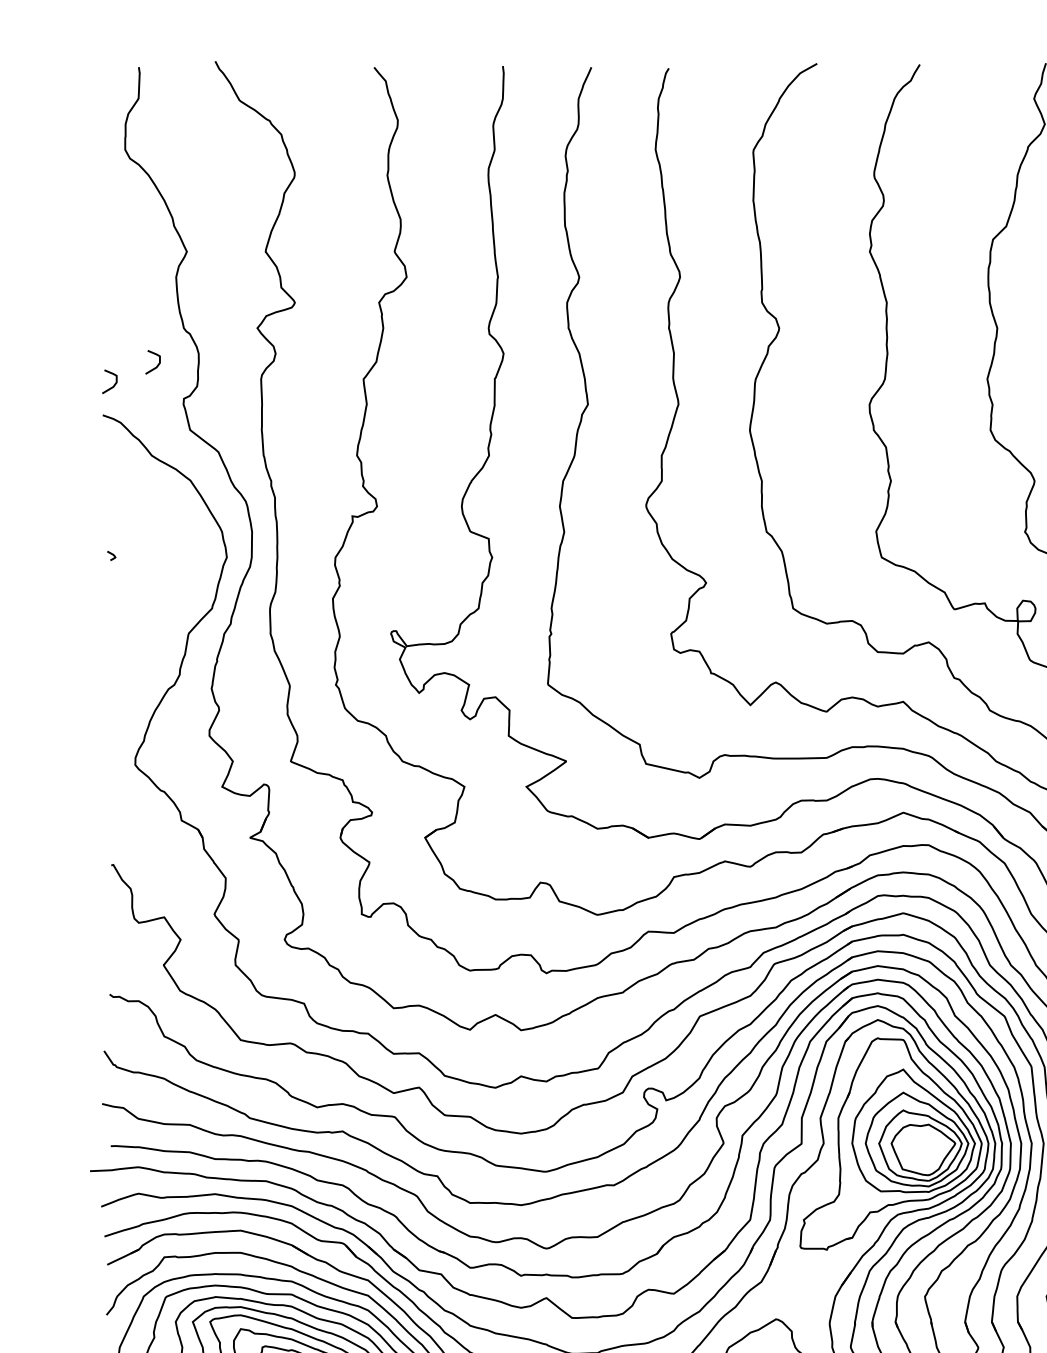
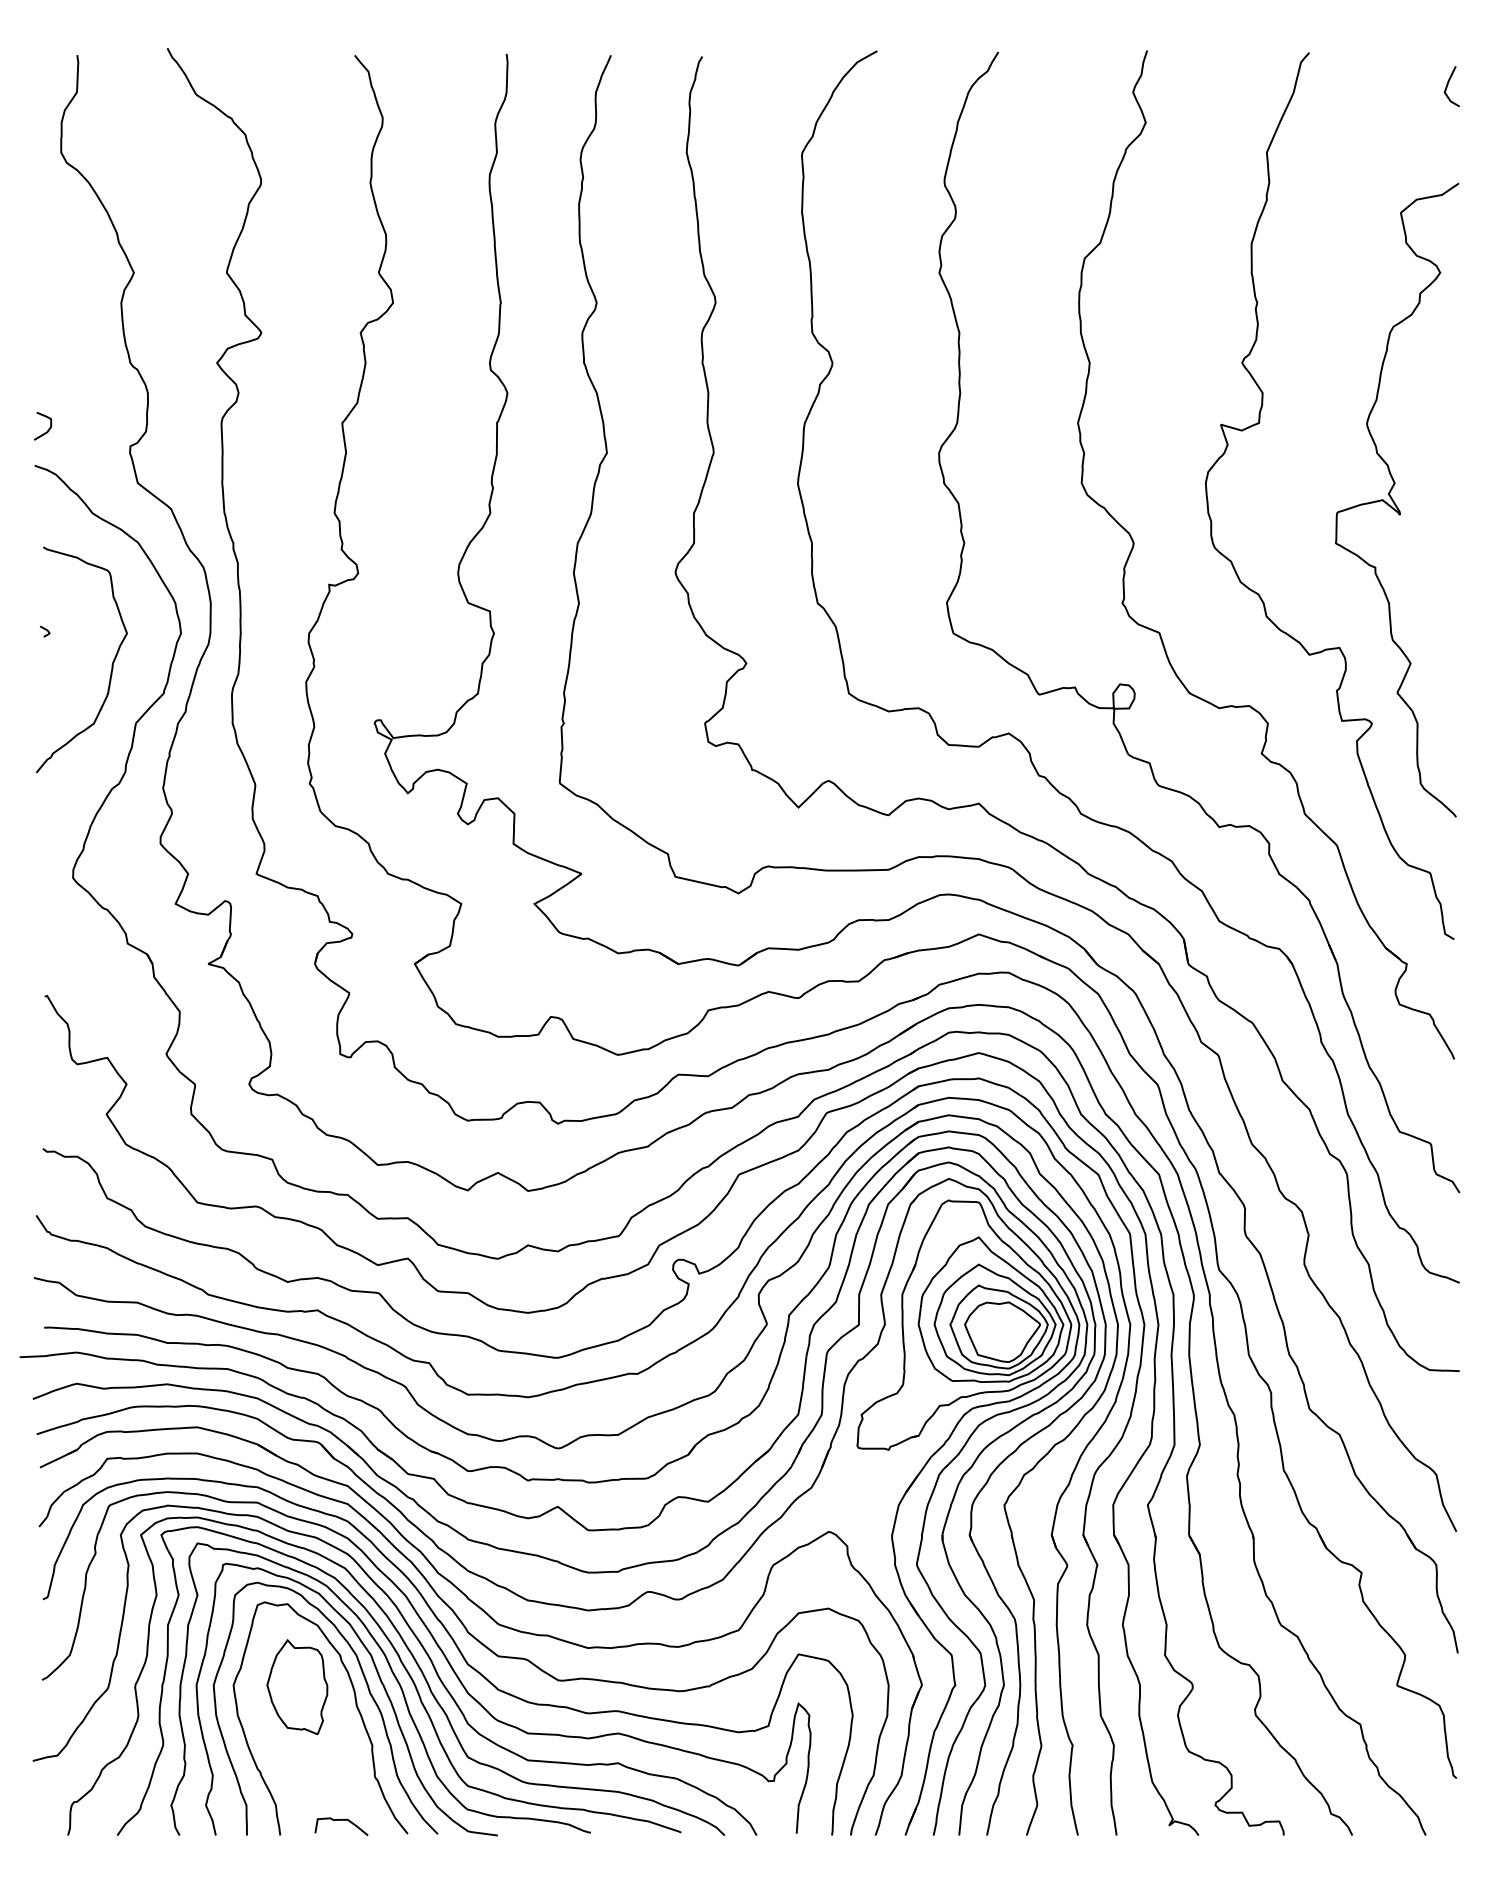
curve: (157, 364) -> (99, 405), removed
curve: (167, 583) -> (111, 664), added

